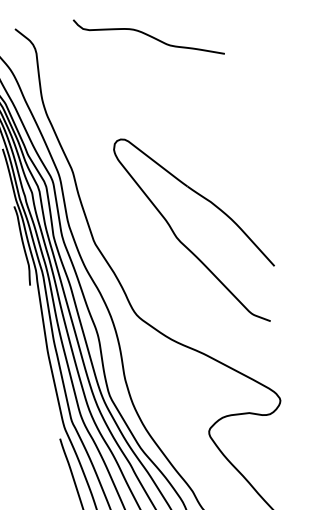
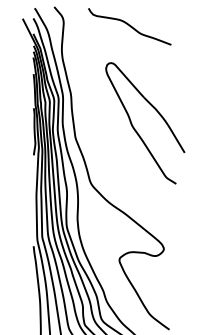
part: (187, 245) -> (137, 131), moved

